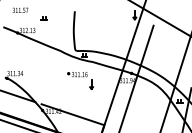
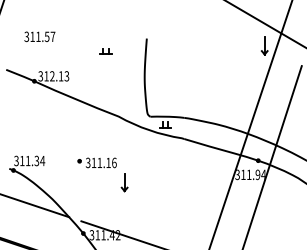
part: (43, 18) -> (104, 50), moved
part: (80, 81) -> (102, 176), moved

